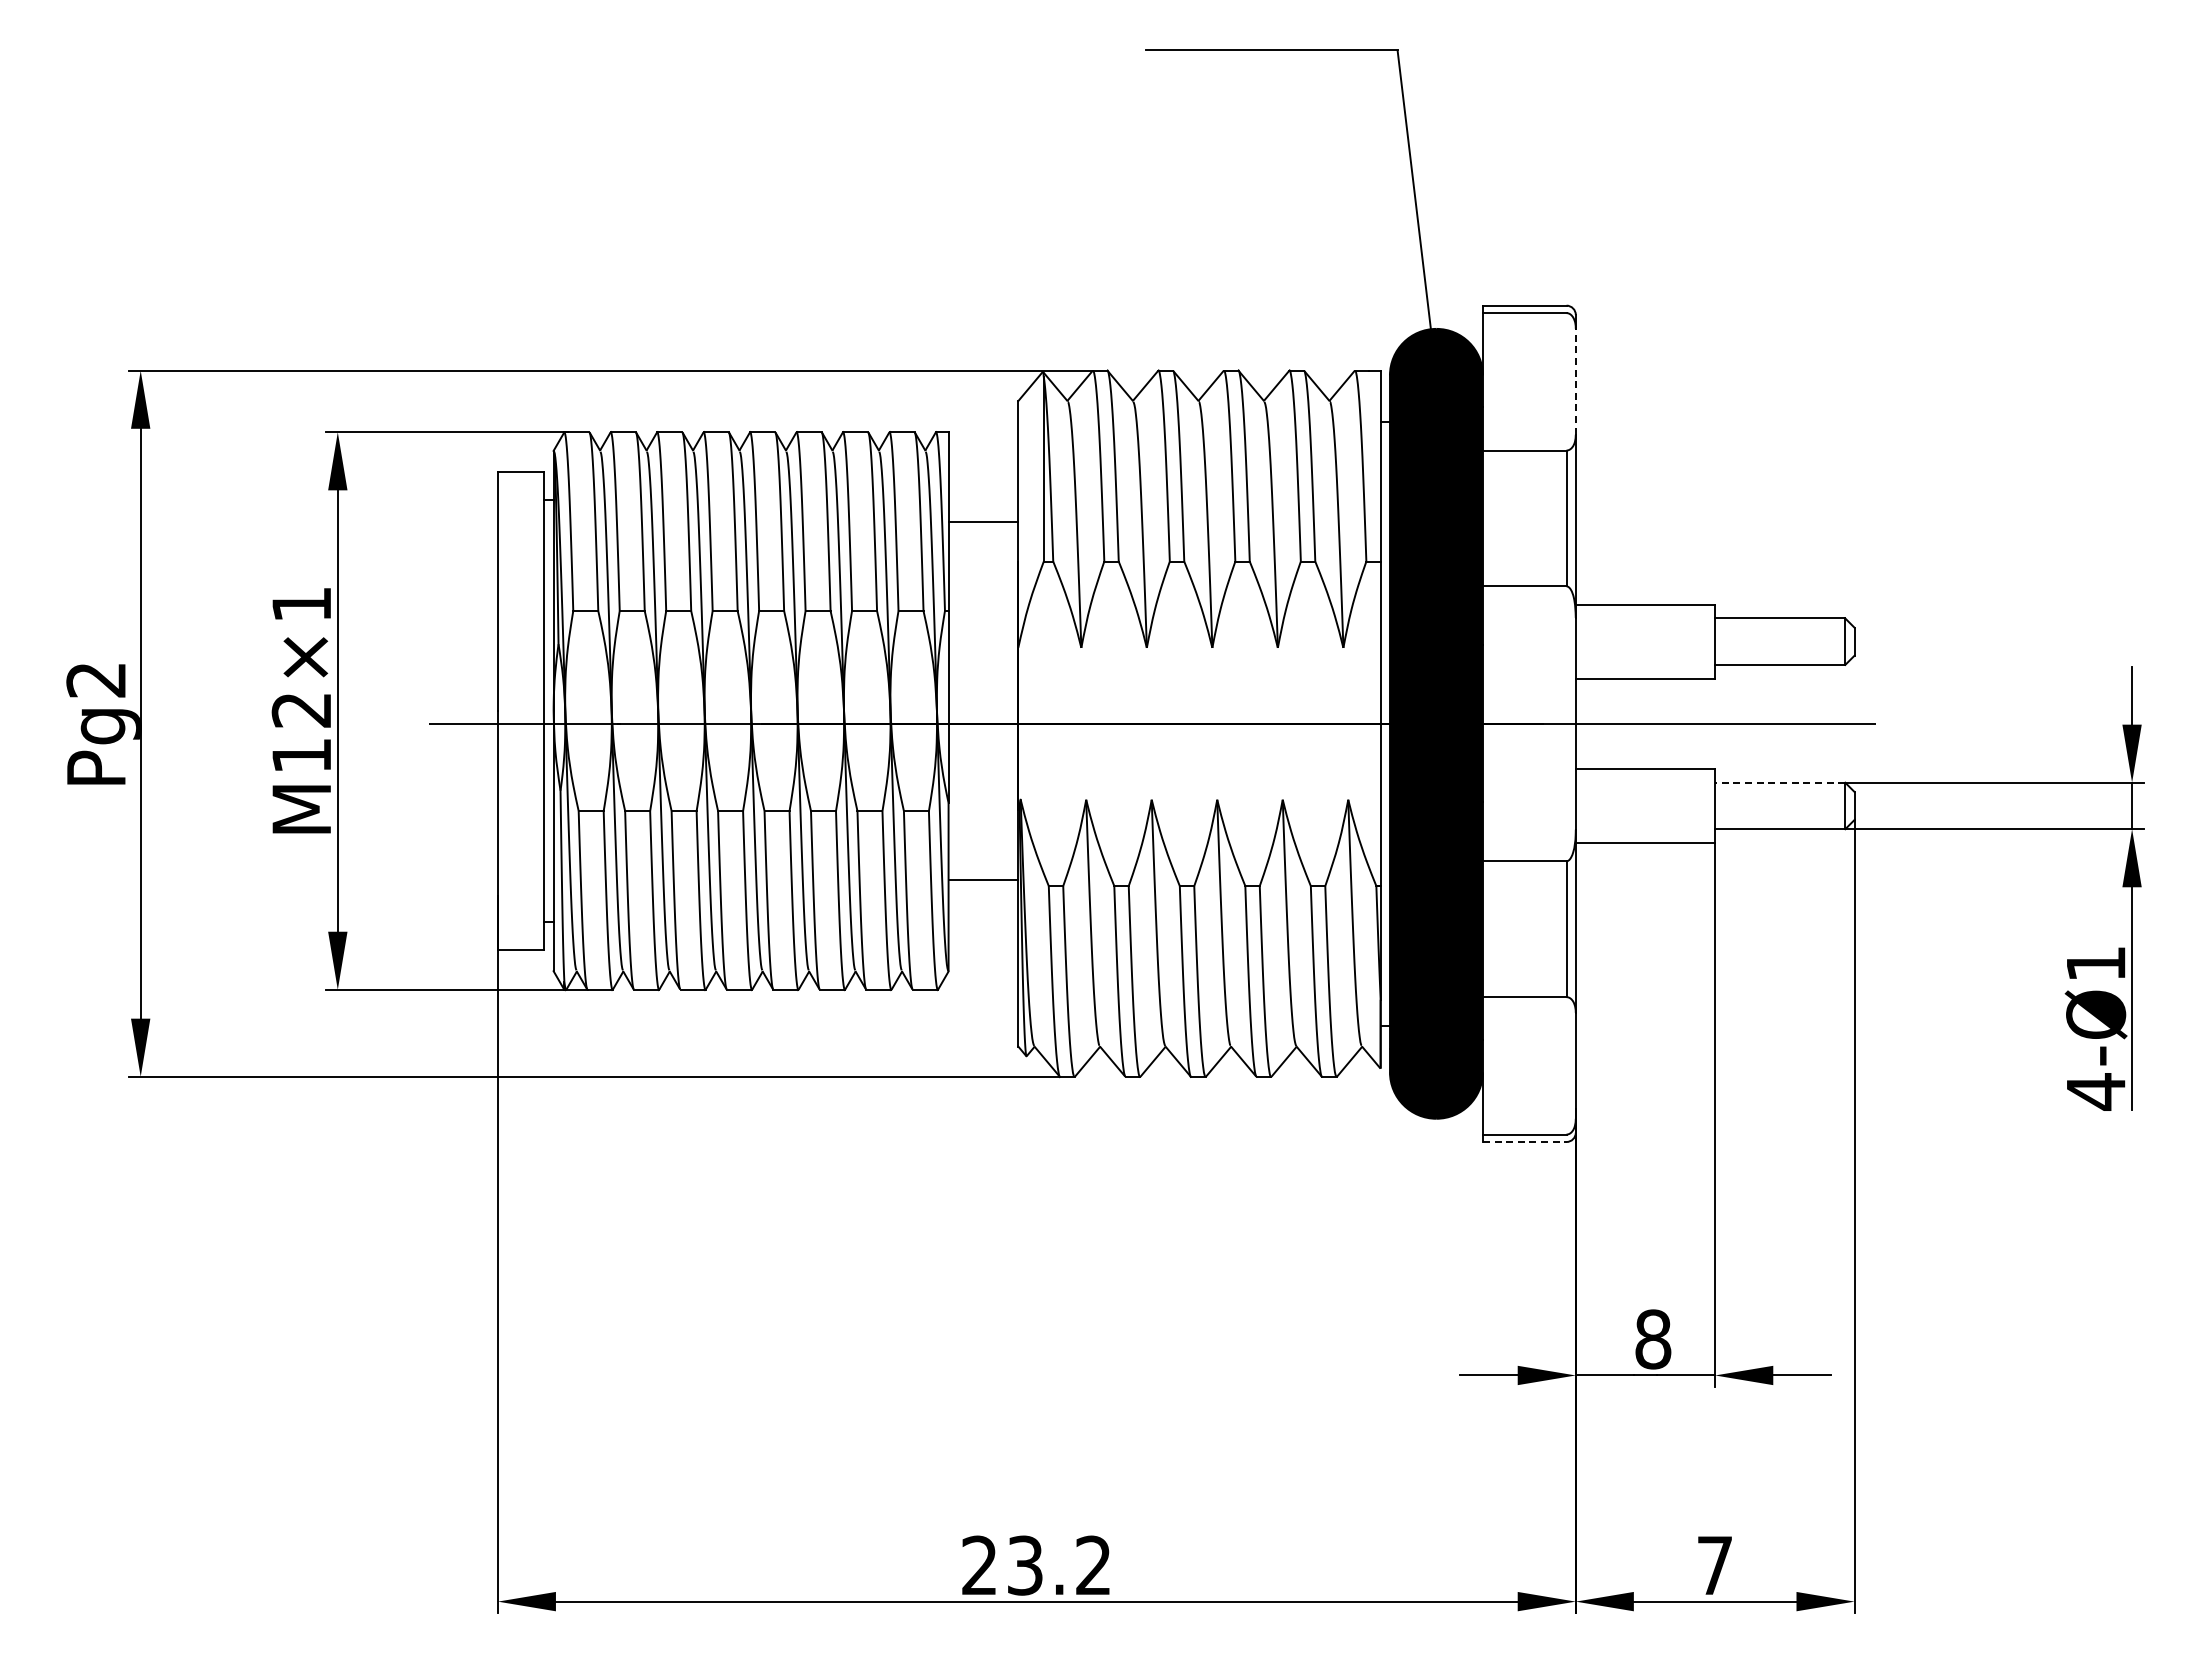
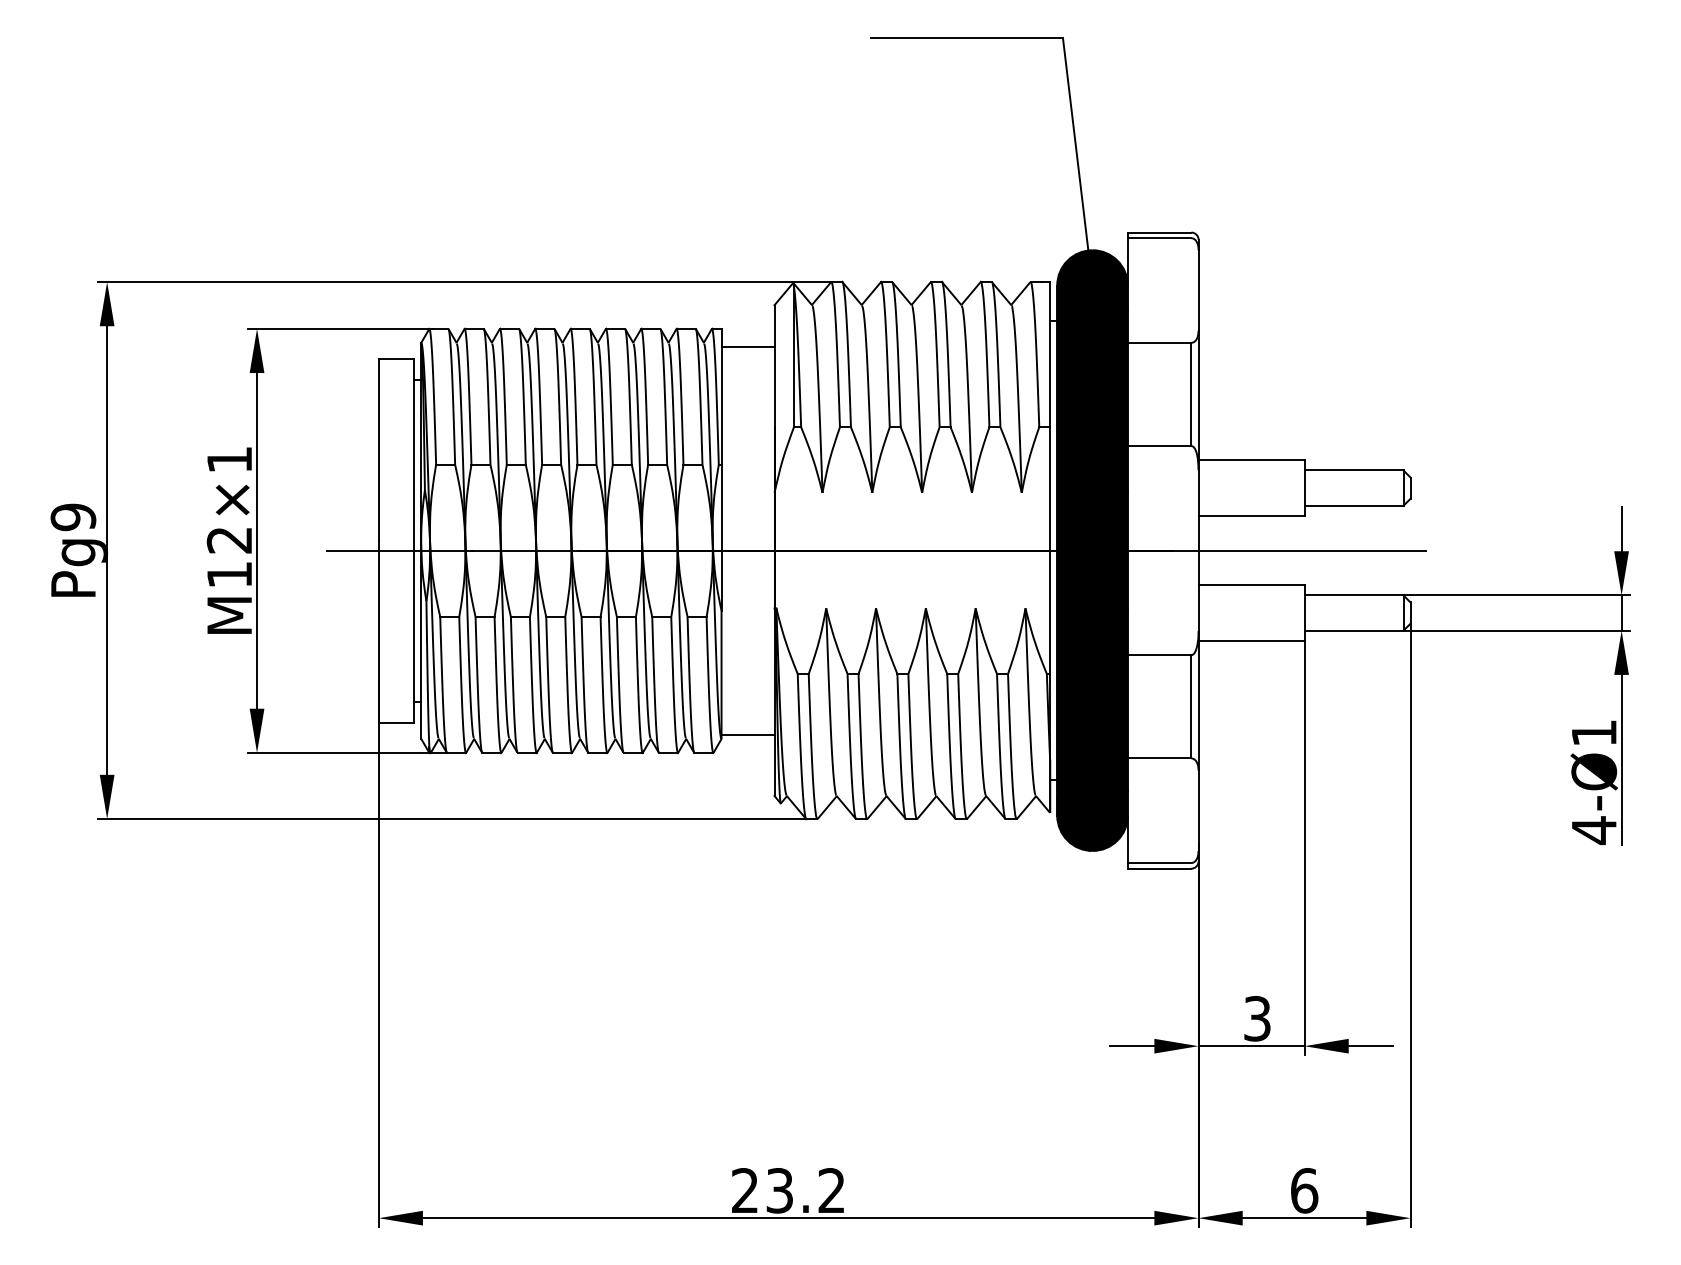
line: (1575, 381) -> (1198, 290), dashed -> solid
line: (983, 521) -> (748, 346), moved
text: (96, 680) -> (73, 517), Pg2 -> Pg9
line: (1779, 782) -> (1353, 595), dashed -> solid
line: (983, 879) -> (748, 735), moved
line: (1524, 1142) -> (1159, 869), dashed -> solid
text: (1653, 1339) -> (1257, 1018), 8 -> 3
text: (1715, 1565) -> (1304, 1190), 7 -> 6

